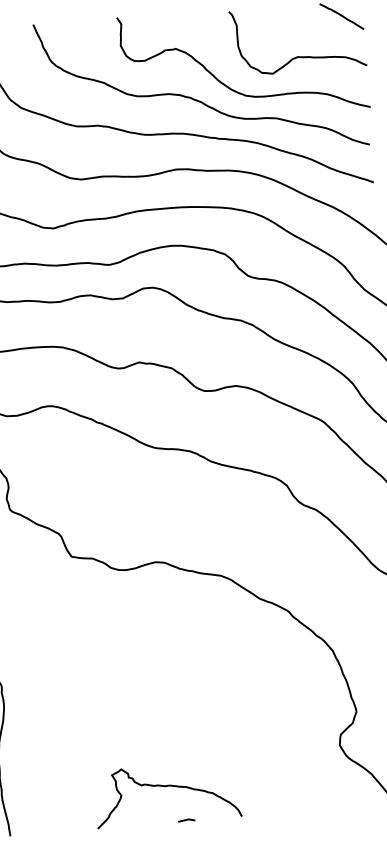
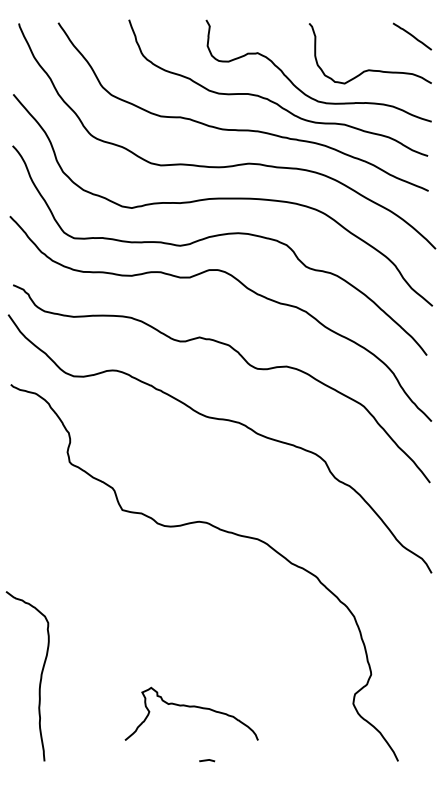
curve: (166, 787) -> (191, 707), moved

